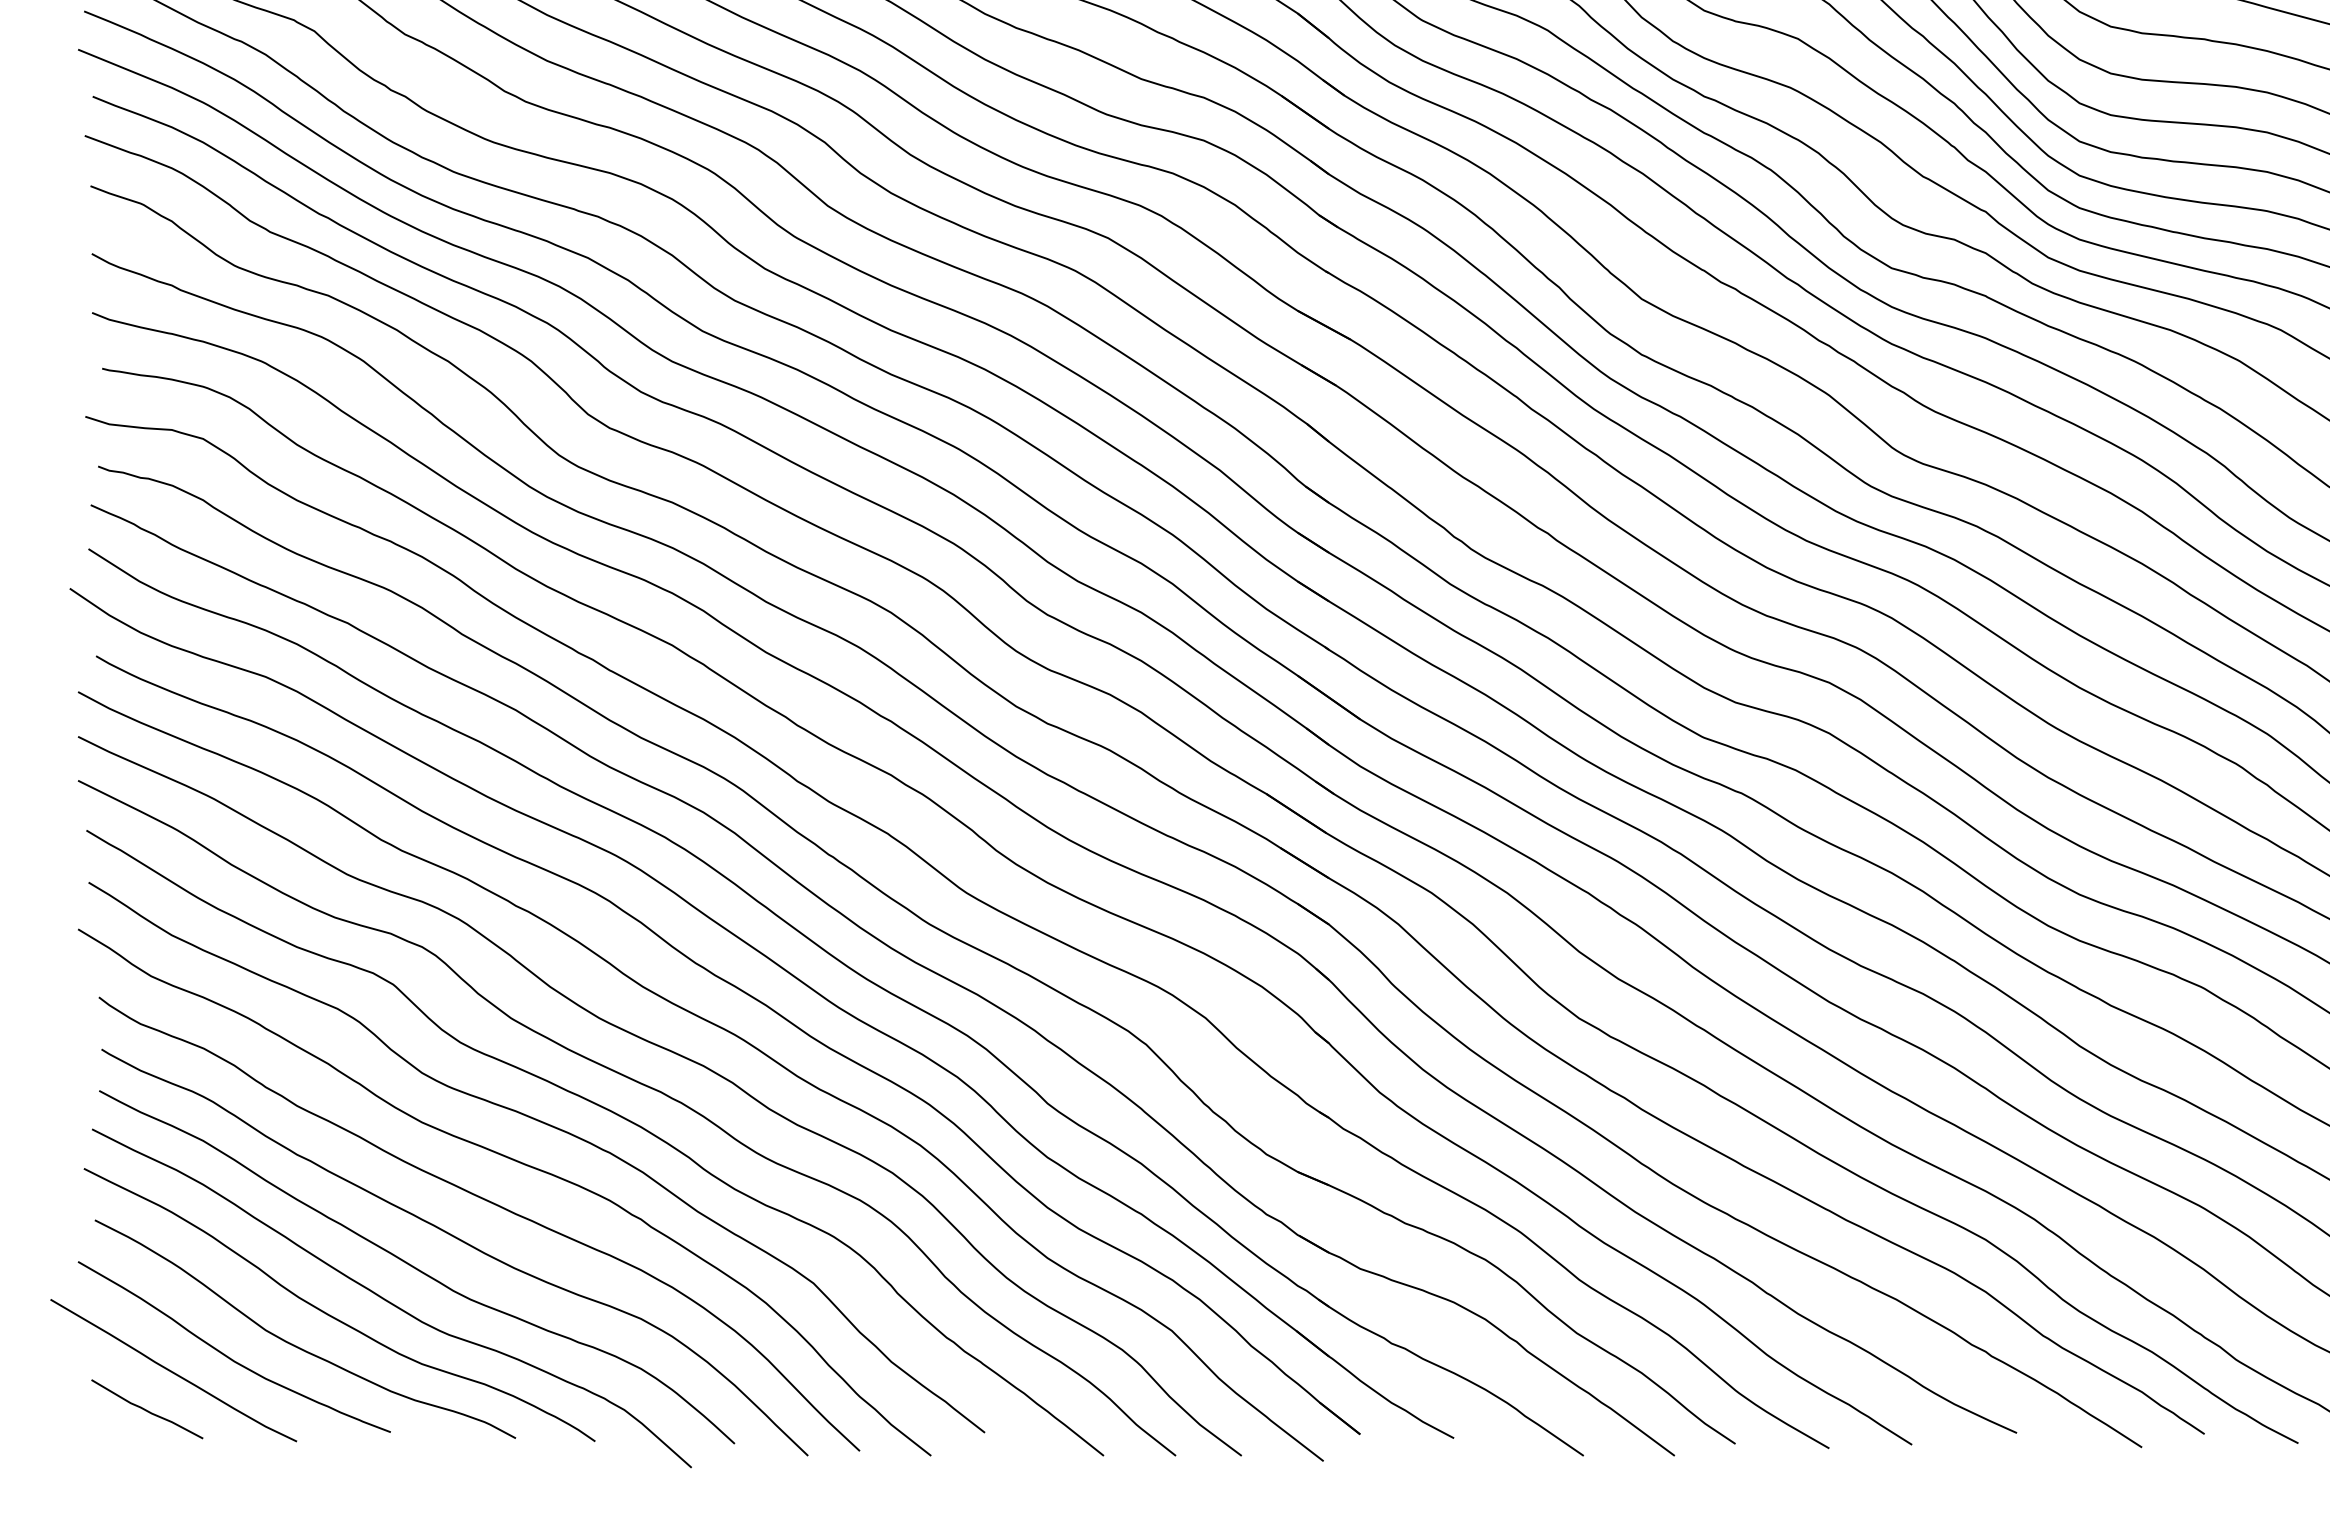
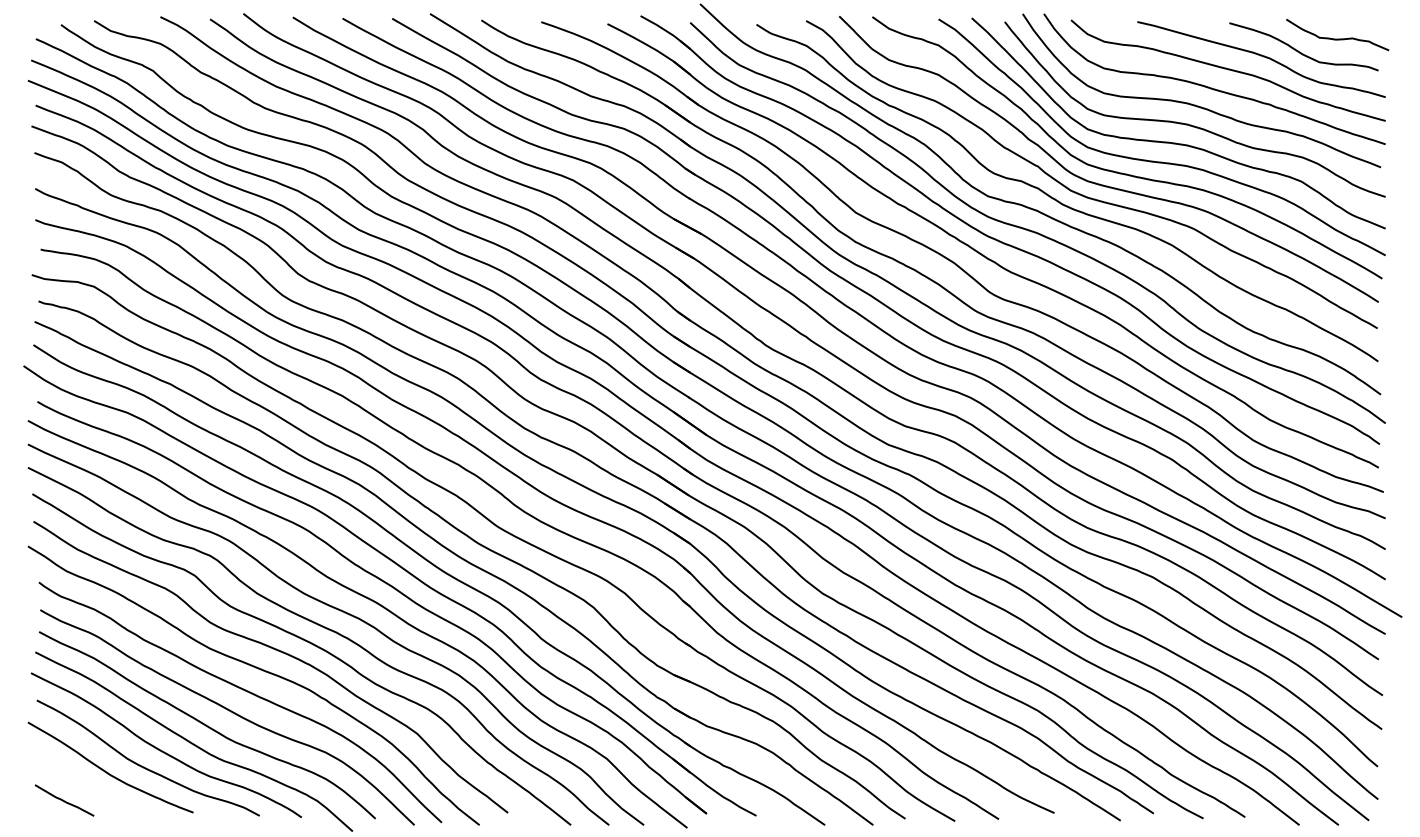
curve: (173, 1371) -> (78, 780), removed

